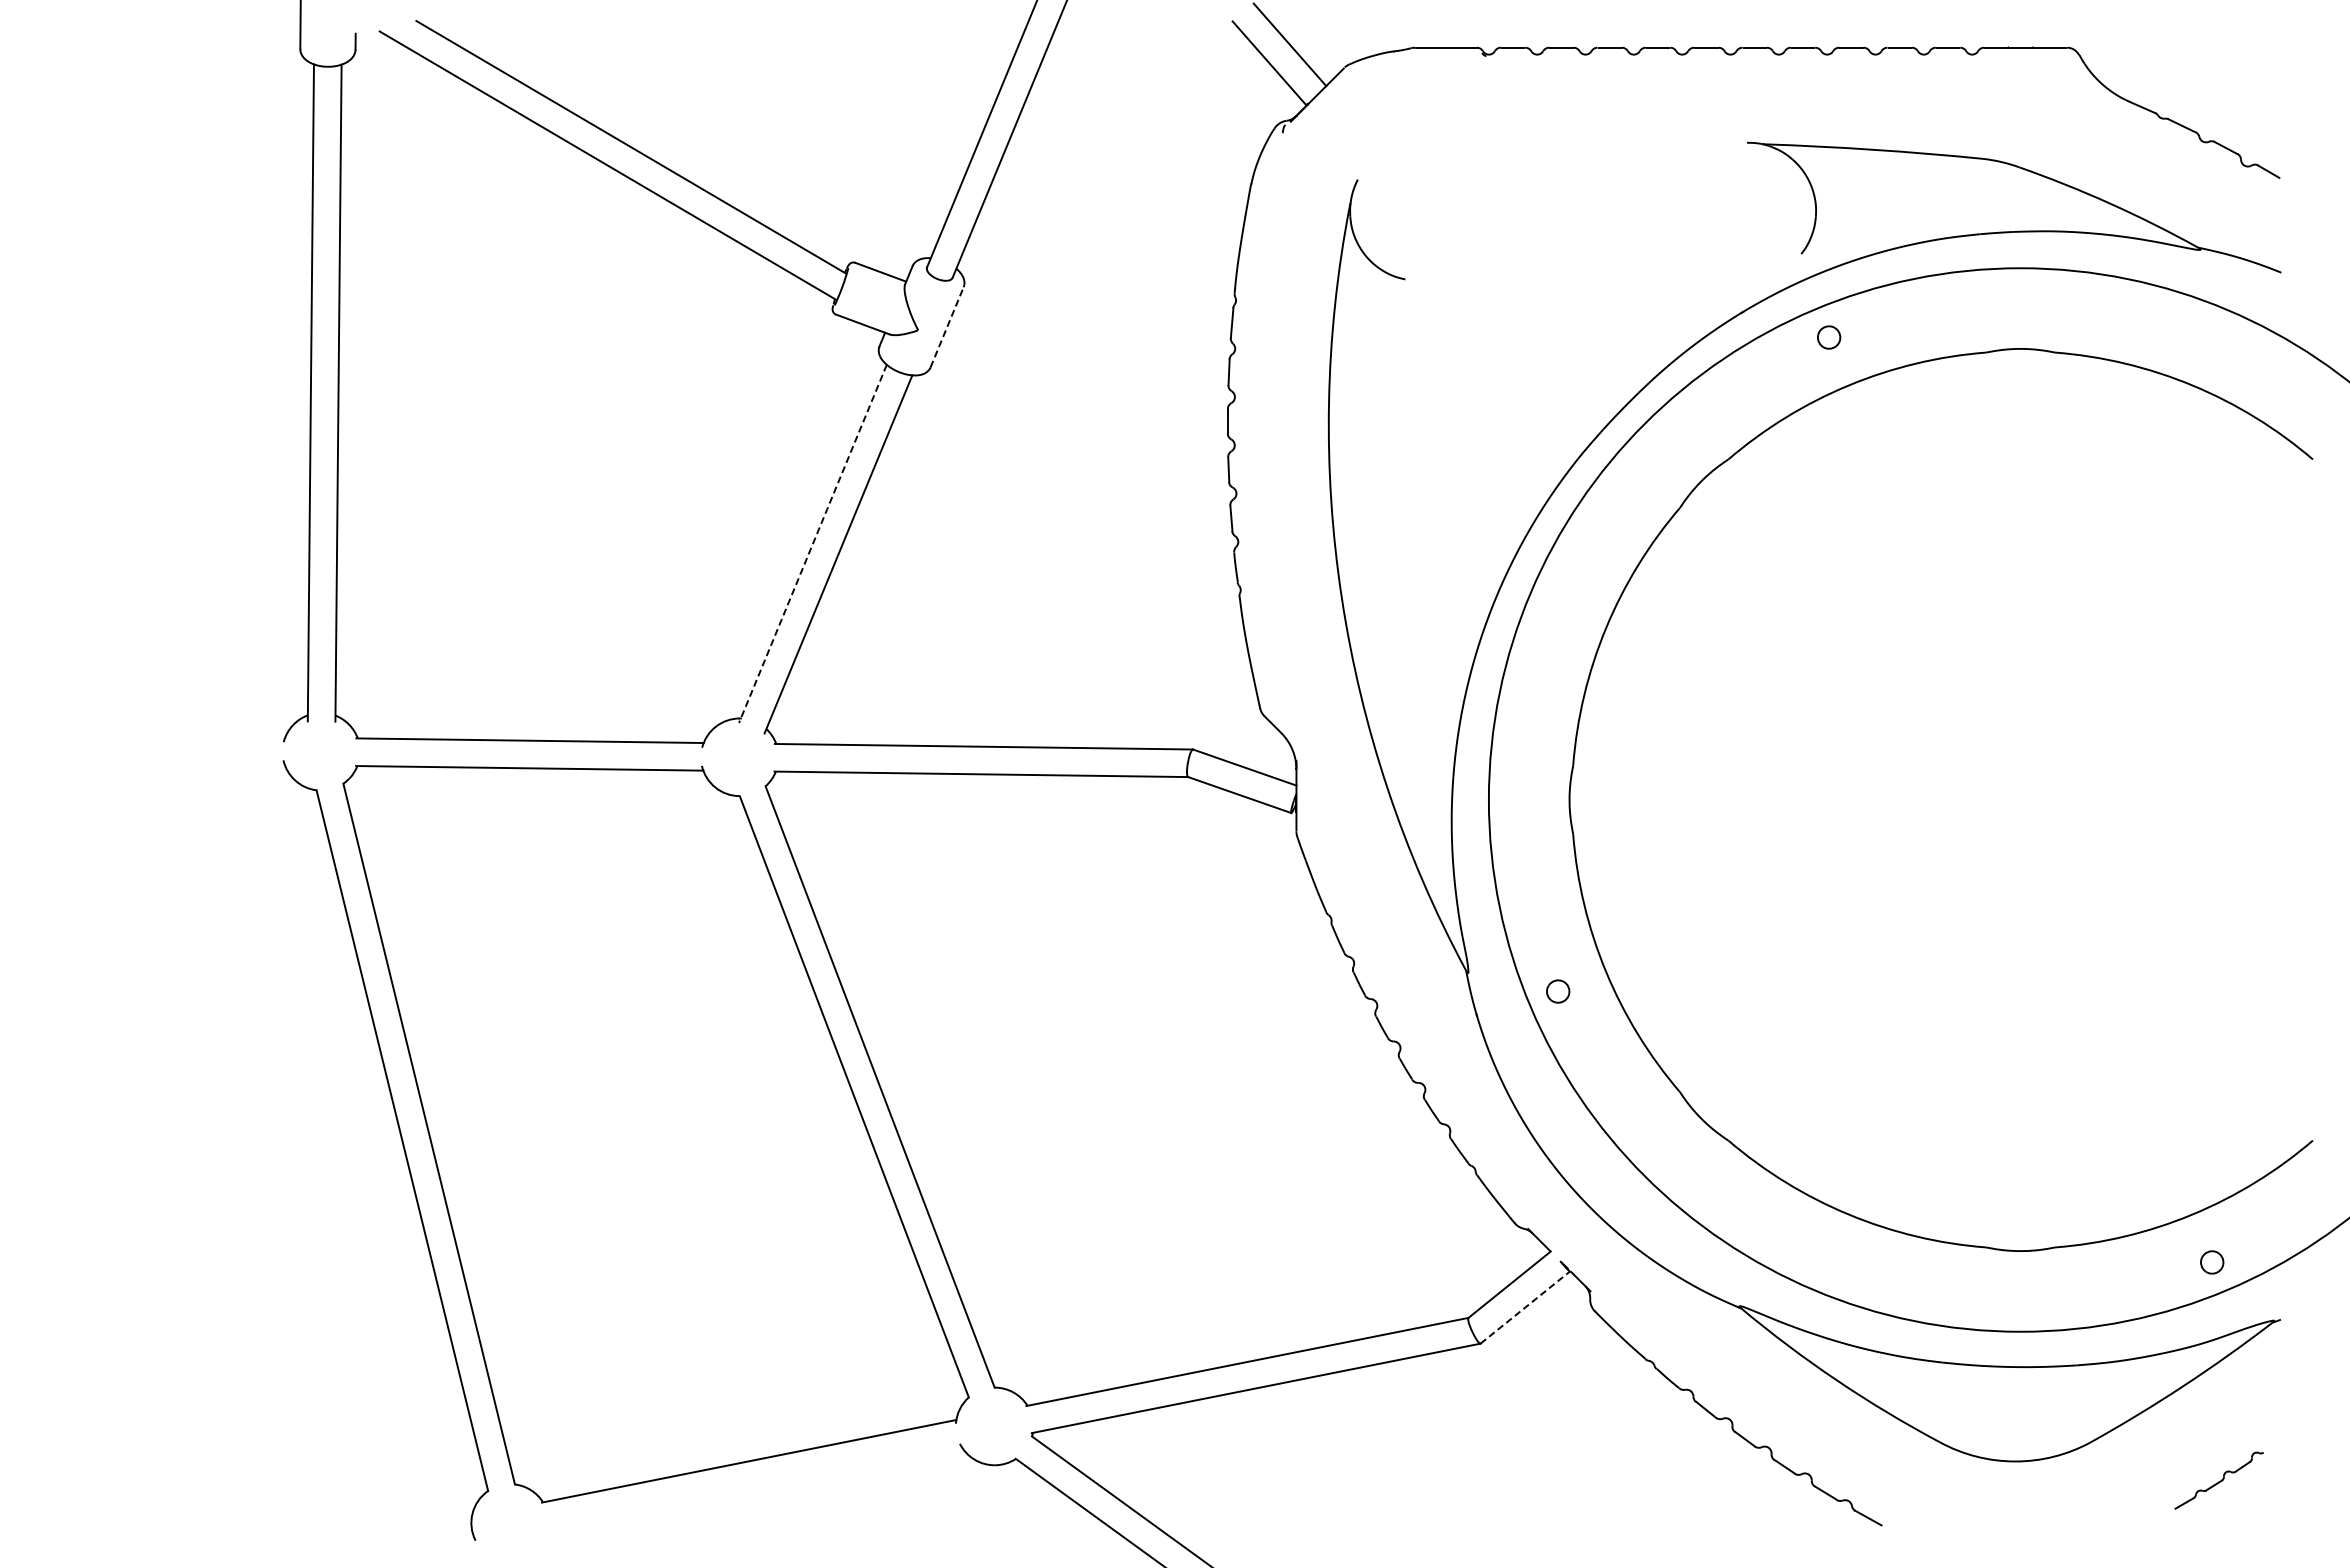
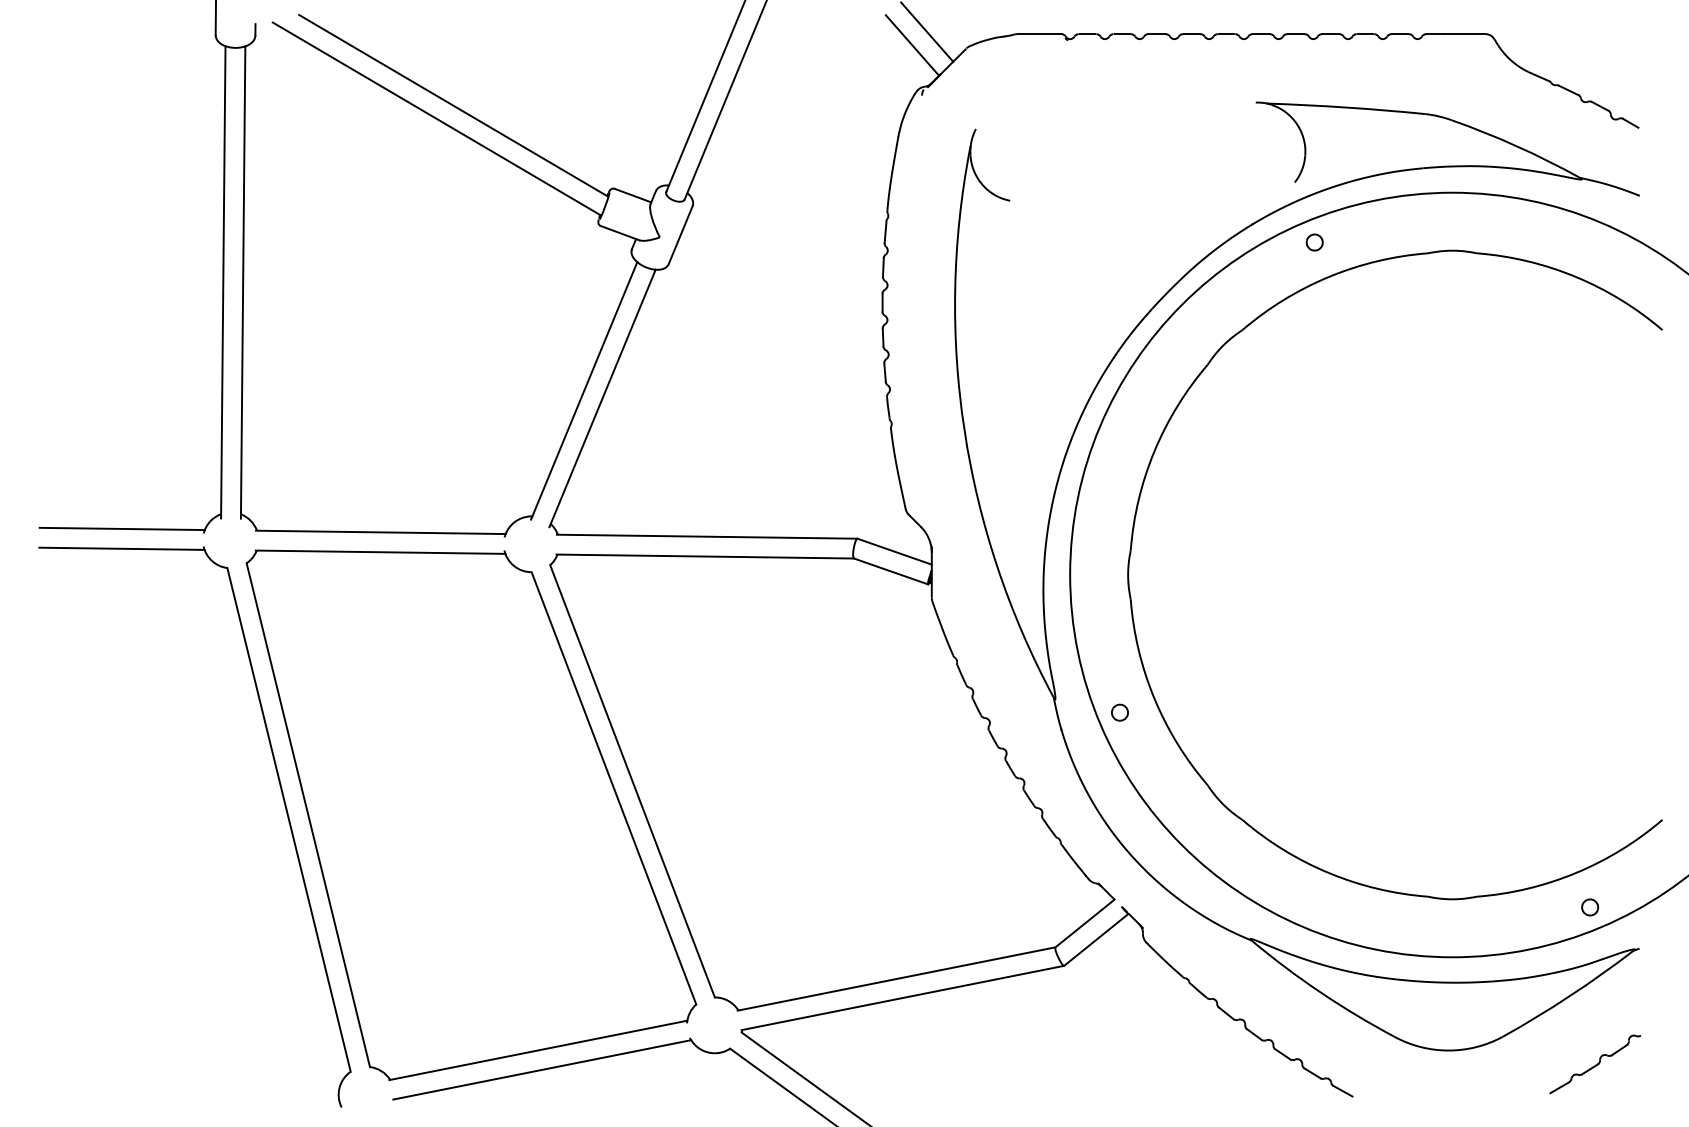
line: (947, 326) -> (680, 234), dashed -> solid
line: (812, 543) -> (583, 390), dashed -> solid
line: (170, 735) -> (122, 528), added
line: (169, 763) -> (121, 548), added
line: (1525, 1307) -> (1096, 939), dashed -> solid
part: (2218, 1480) -> (1594, 1064), size x1.43
line: (754, 1488) -> (542, 1069), added

